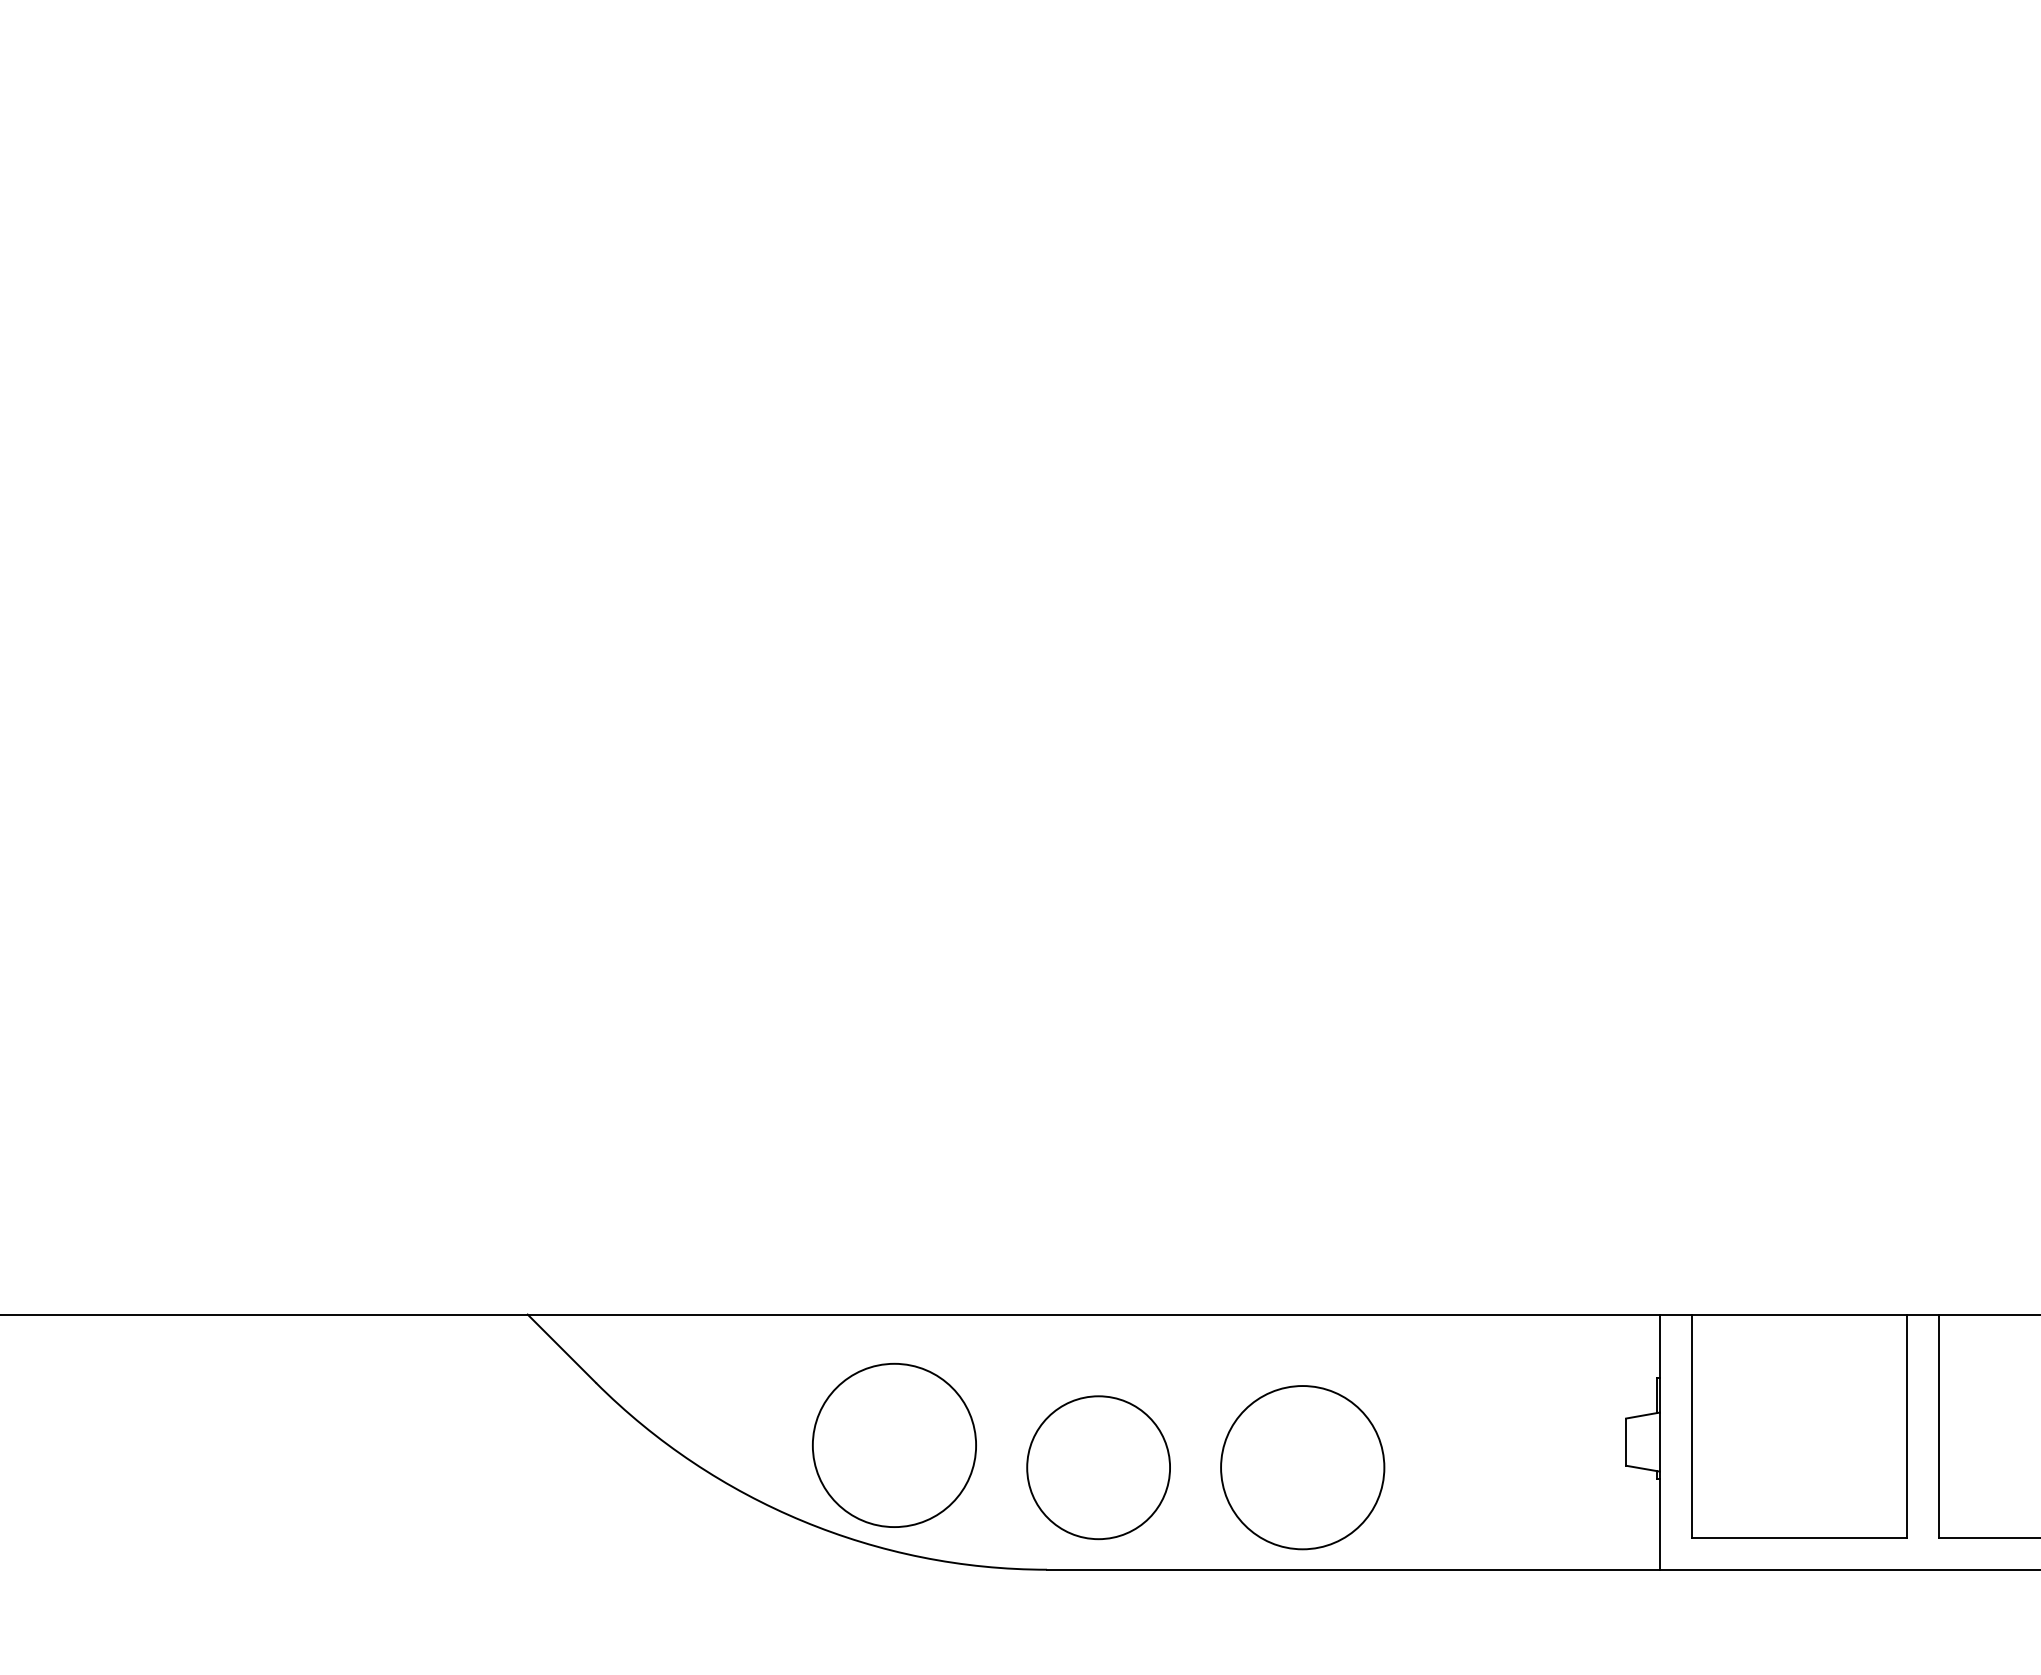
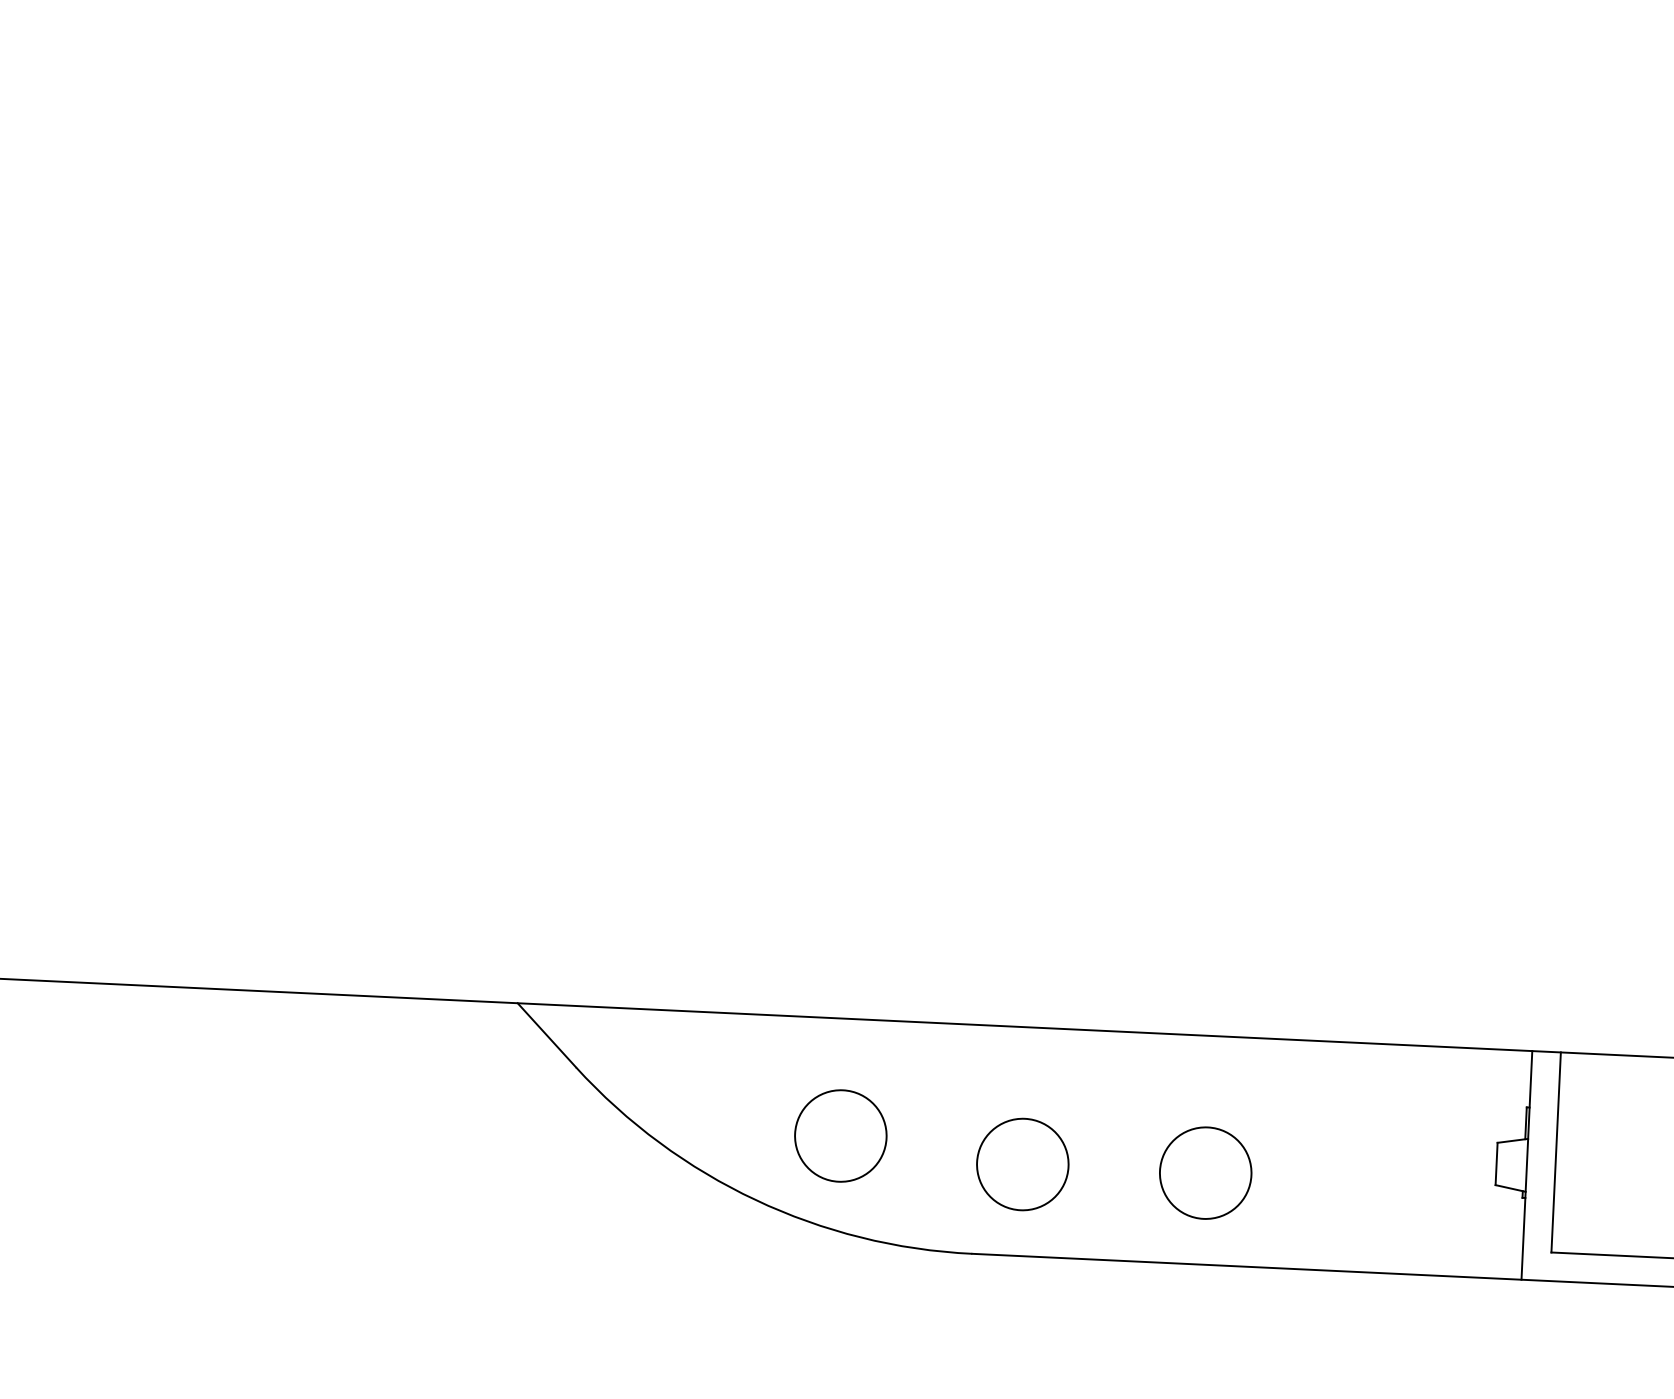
circle: (894, 1445) -> (840, 1136), size x0.62
circle: (1098, 1467) -> (1022, 1164), size x0.71
circle: (1302, 1467) -> (1205, 1173), size x0.62

